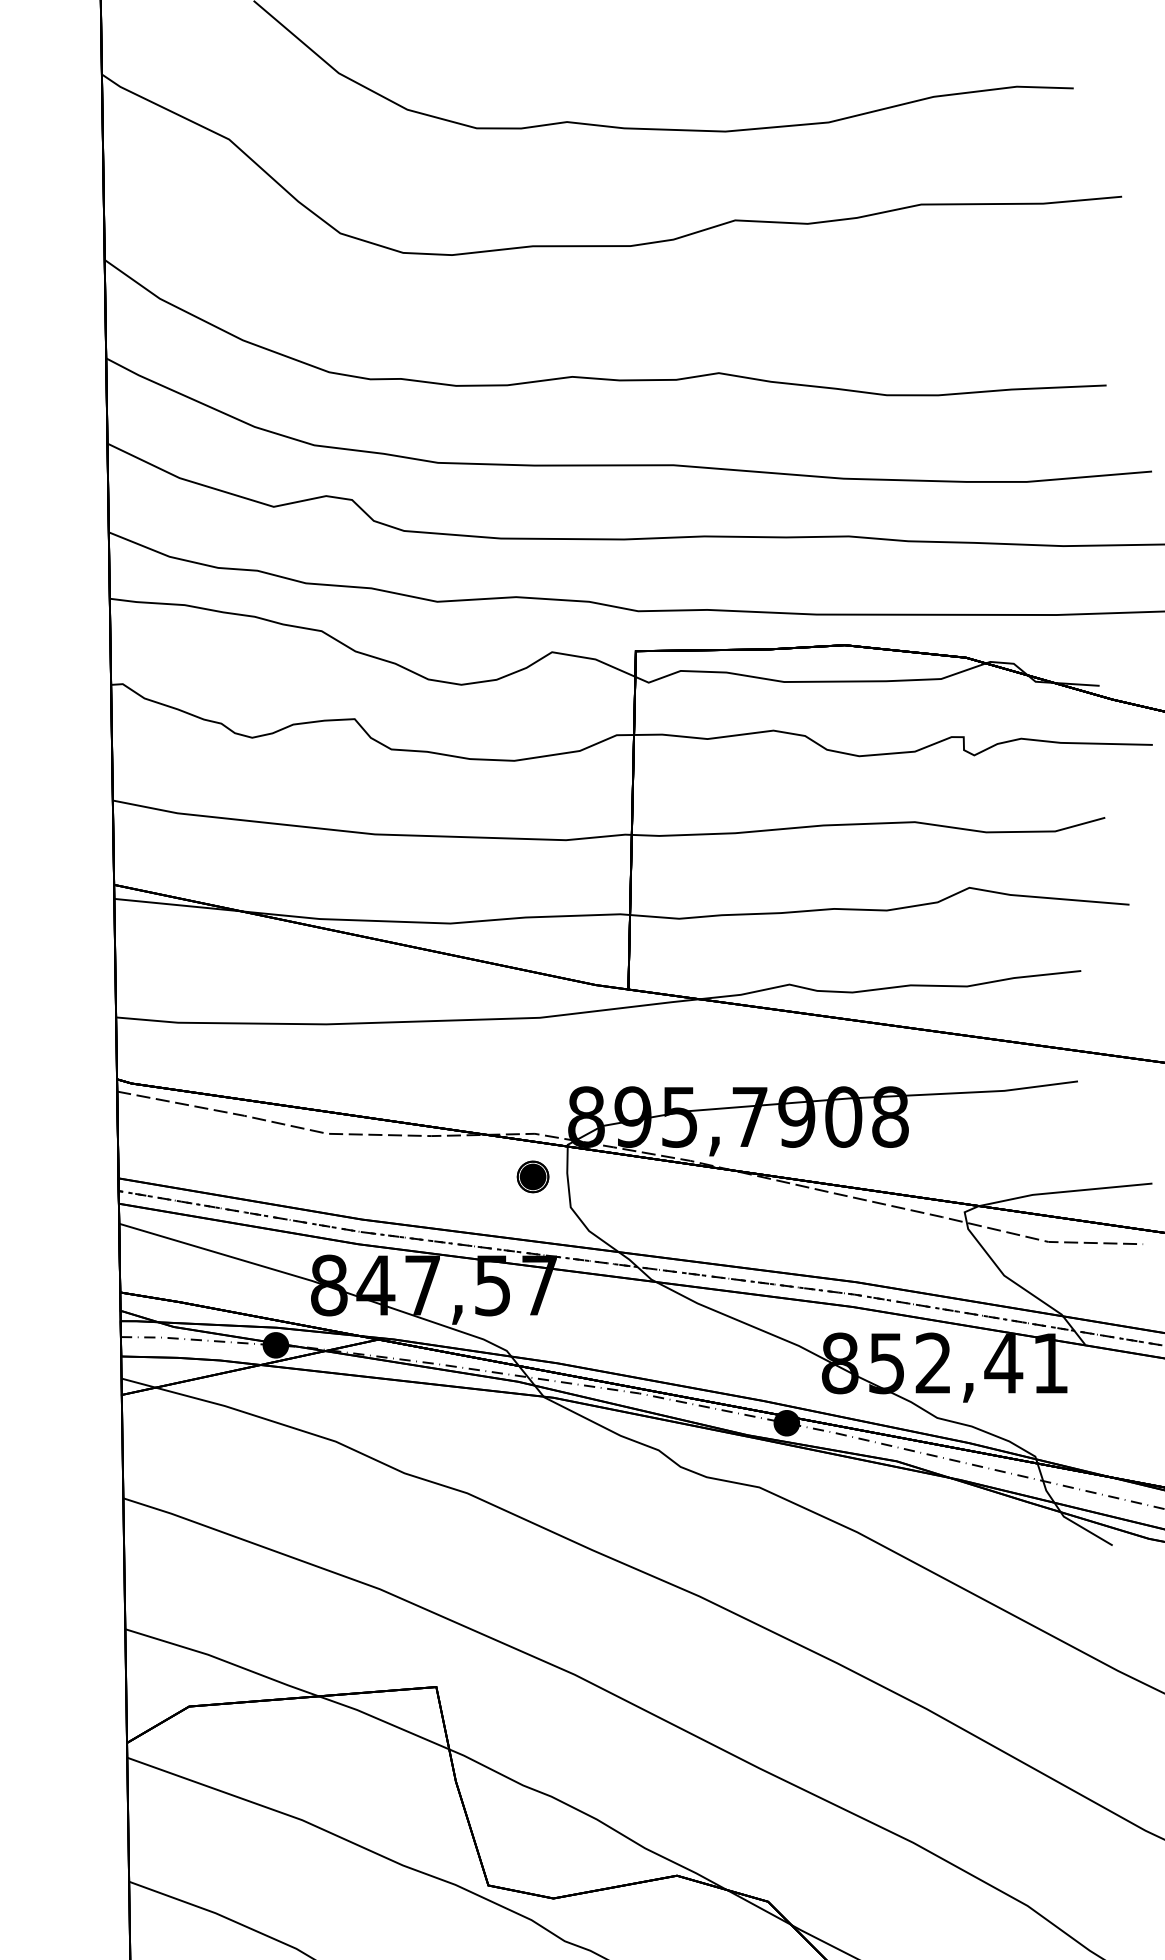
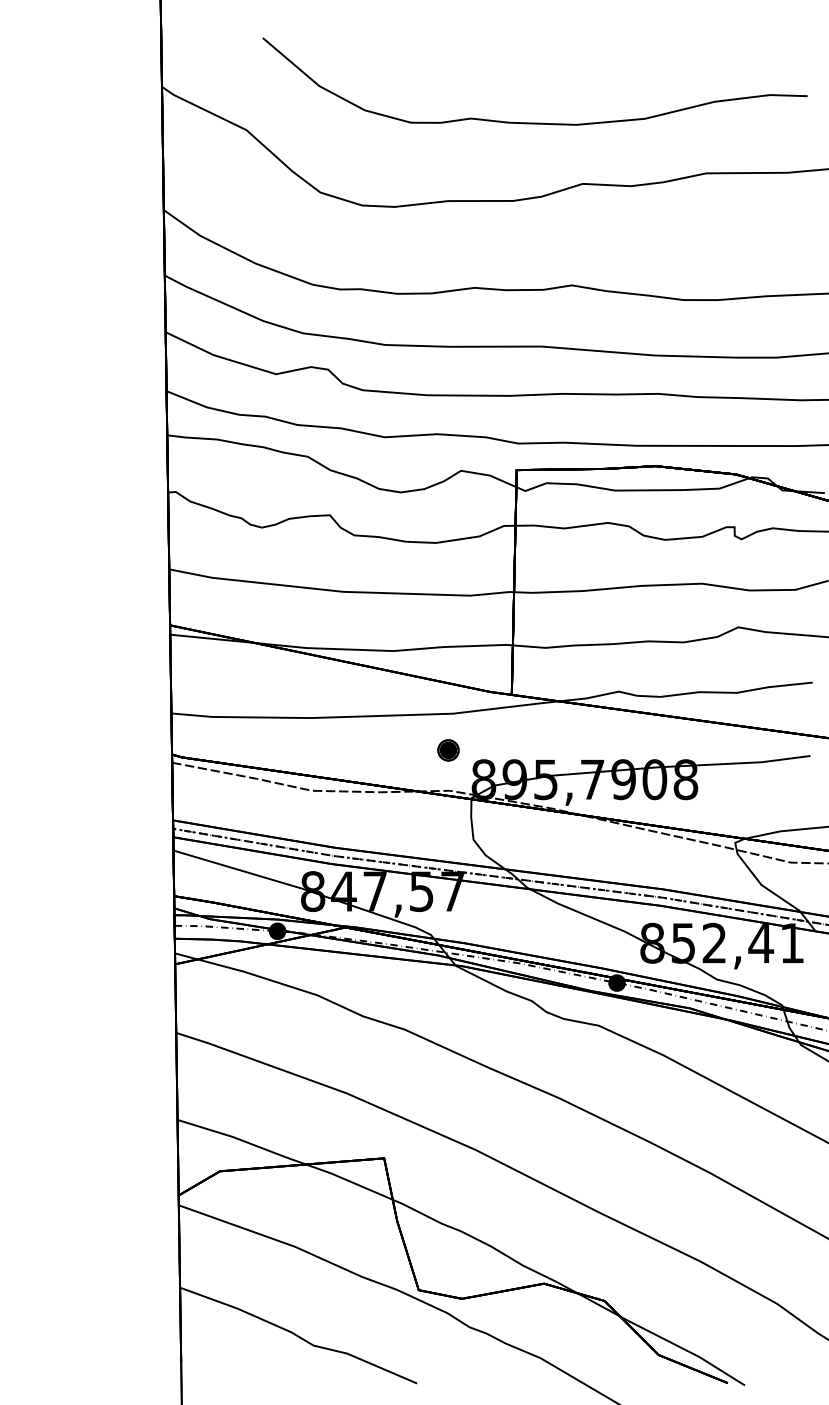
part: (533, 1177) -> (448, 750), moved

